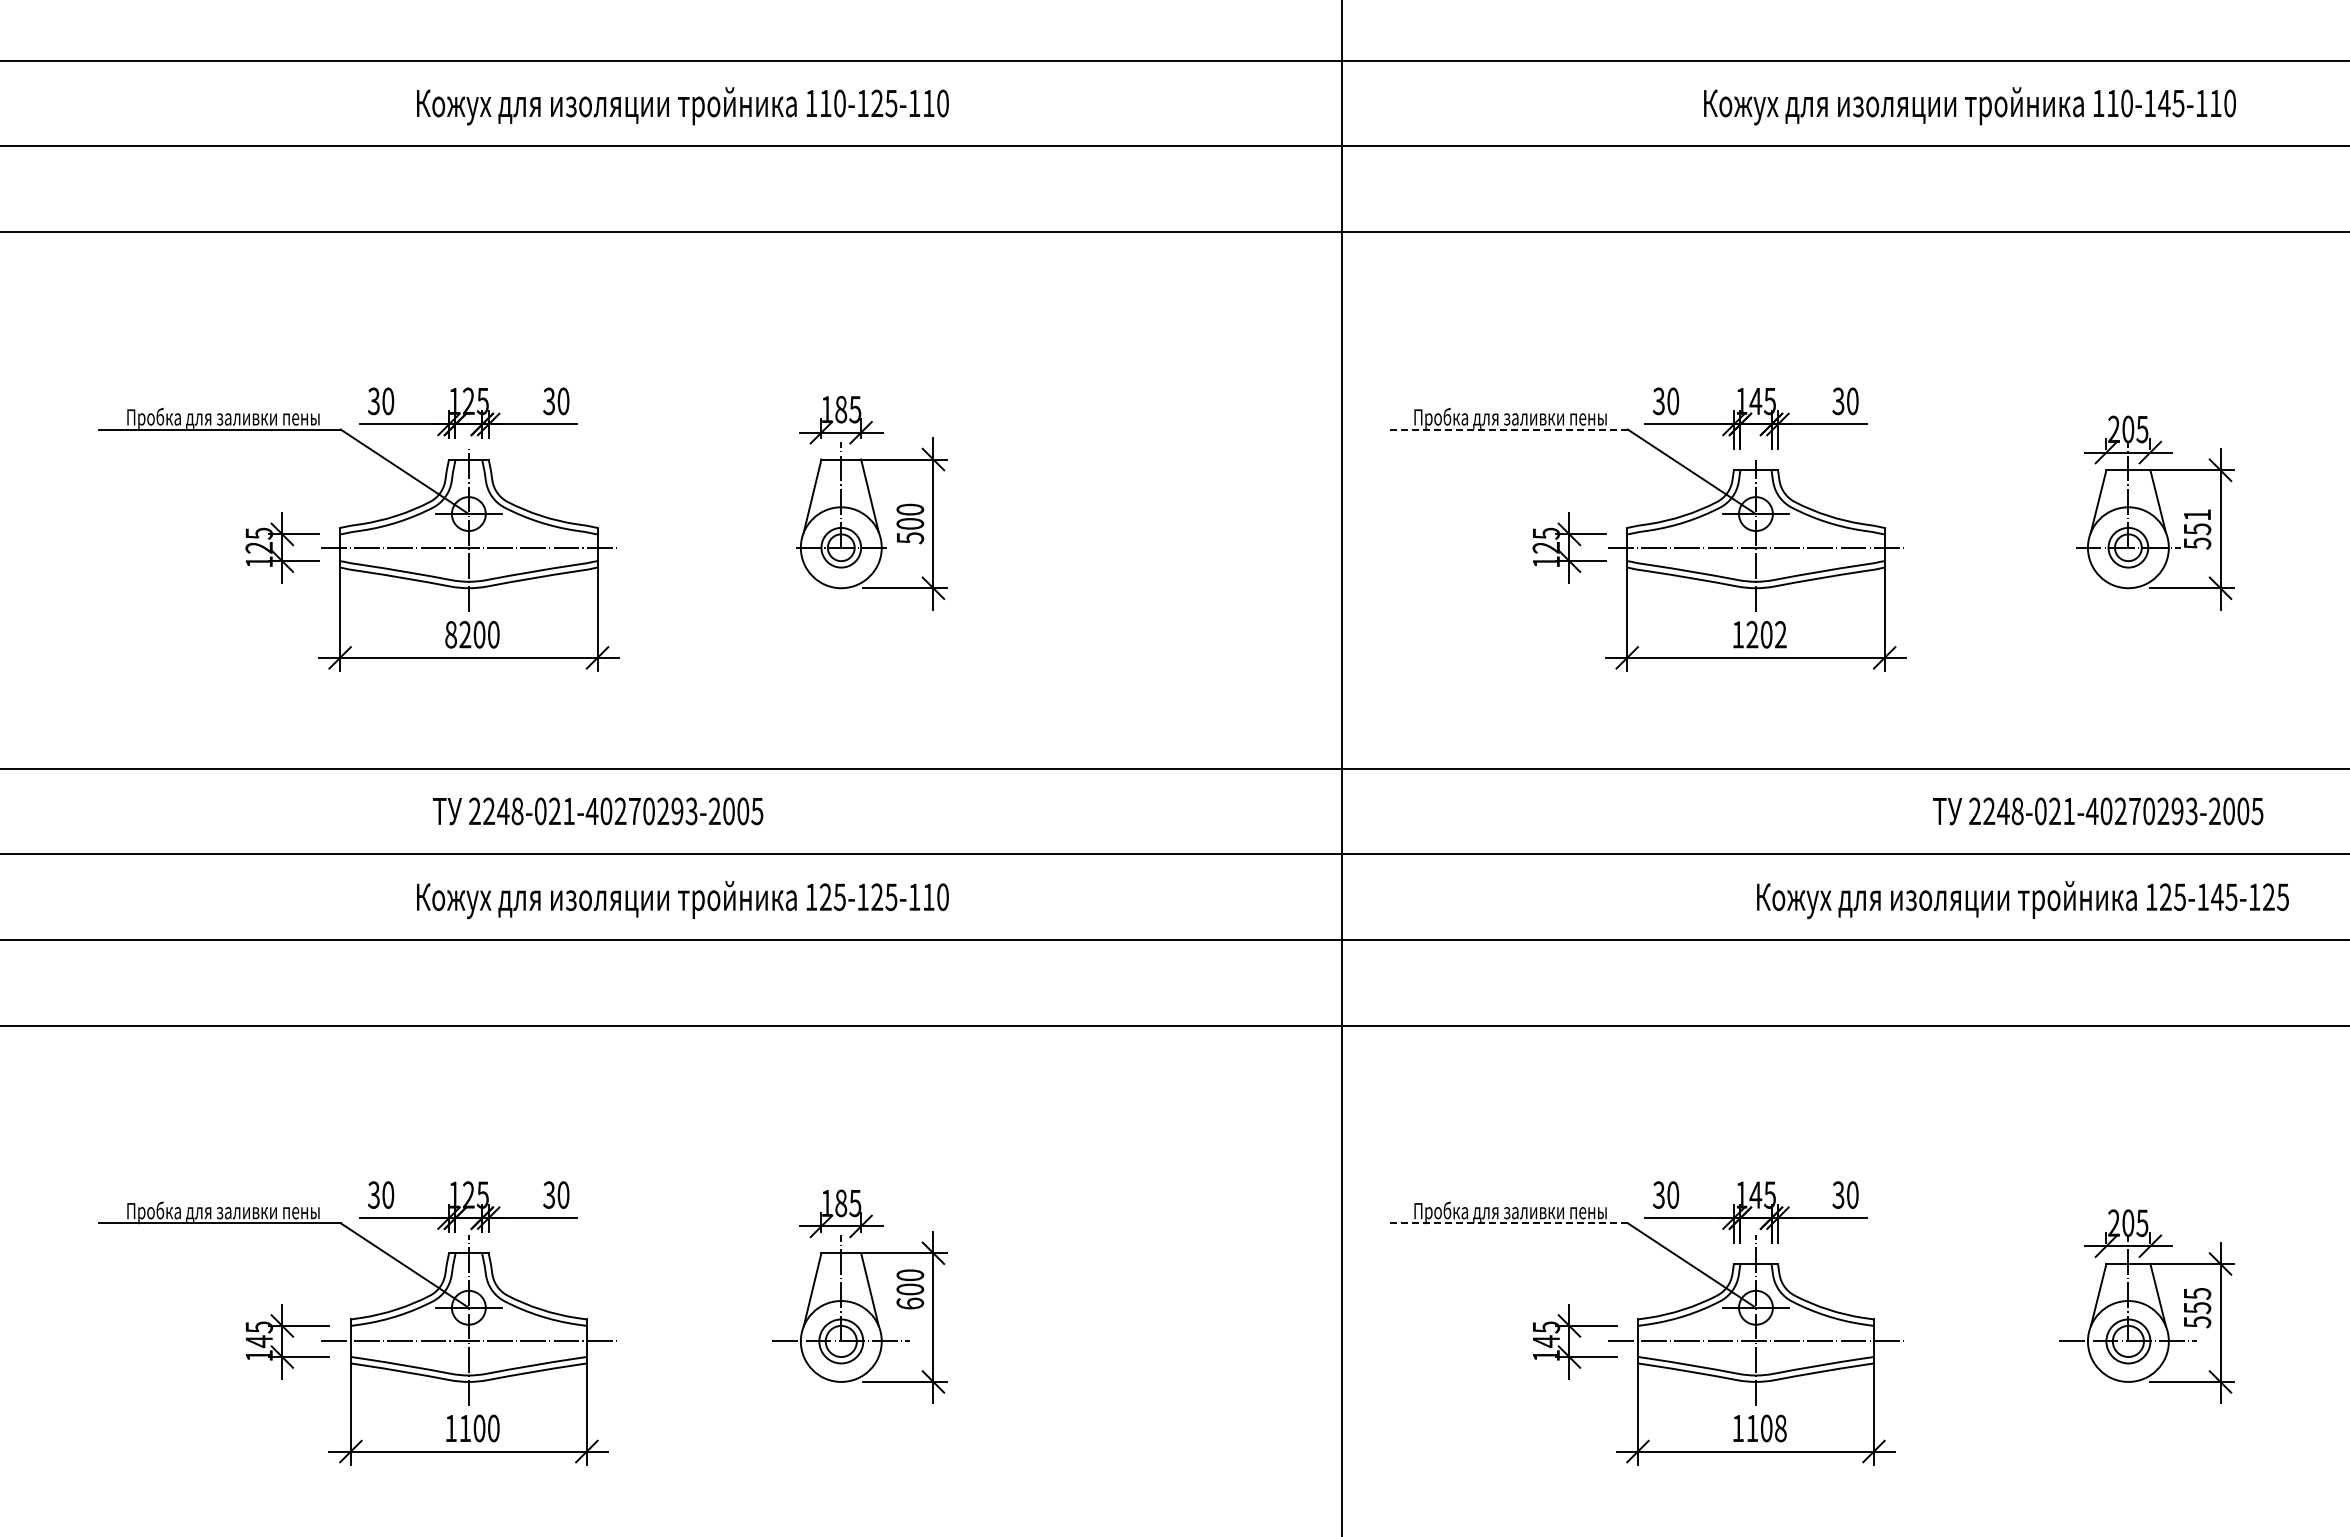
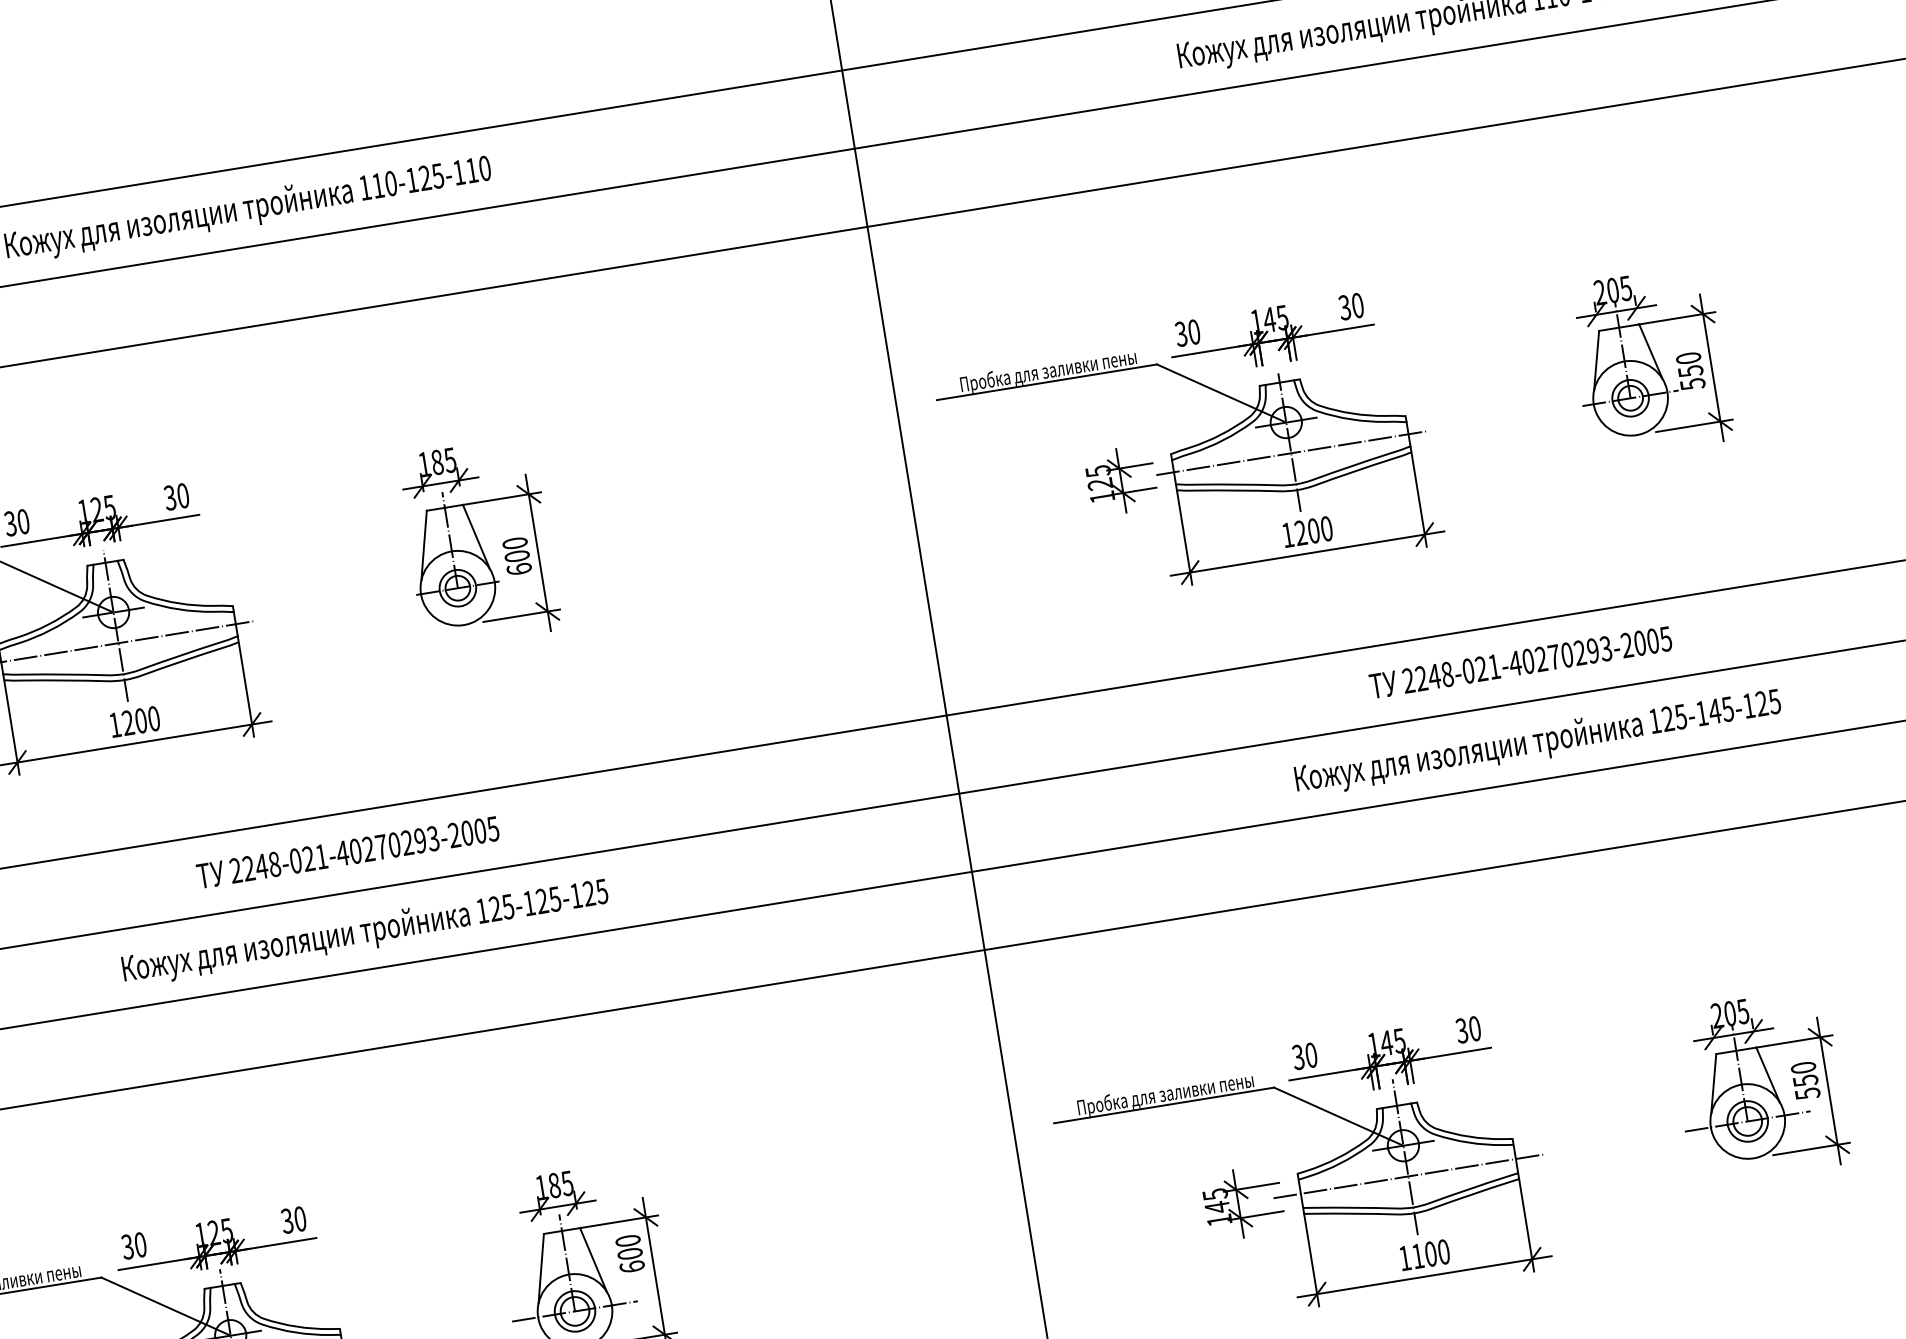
line: (1506, 429) -> (1046, 382), dashed -> solid
text: (2197, 514) -> (1688, 357), 551 -> 550
text: (910, 538) -> (519, 569), 500 -> 600
text: (451, 634) -> (115, 724), 8200 -> 1200
text: (1780, 634) -> (1326, 528), 1202 -> 1200
text: (598, 811) -> (348, 852), moved
text: (2098, 811) -> (1521, 662), moved
text: (935, 896) -> (595, 892), 125-125-110 -> 125-125-125
text: (2022, 900) -> (1537, 743), moved
line: (1506, 1223) -> (1163, 1105), dashed -> solid
text: (2197, 1293) -> (1803, 1067), 555 -> 550
text: (1780, 1428) -> (1443, 1252), 1108 -> 1100

